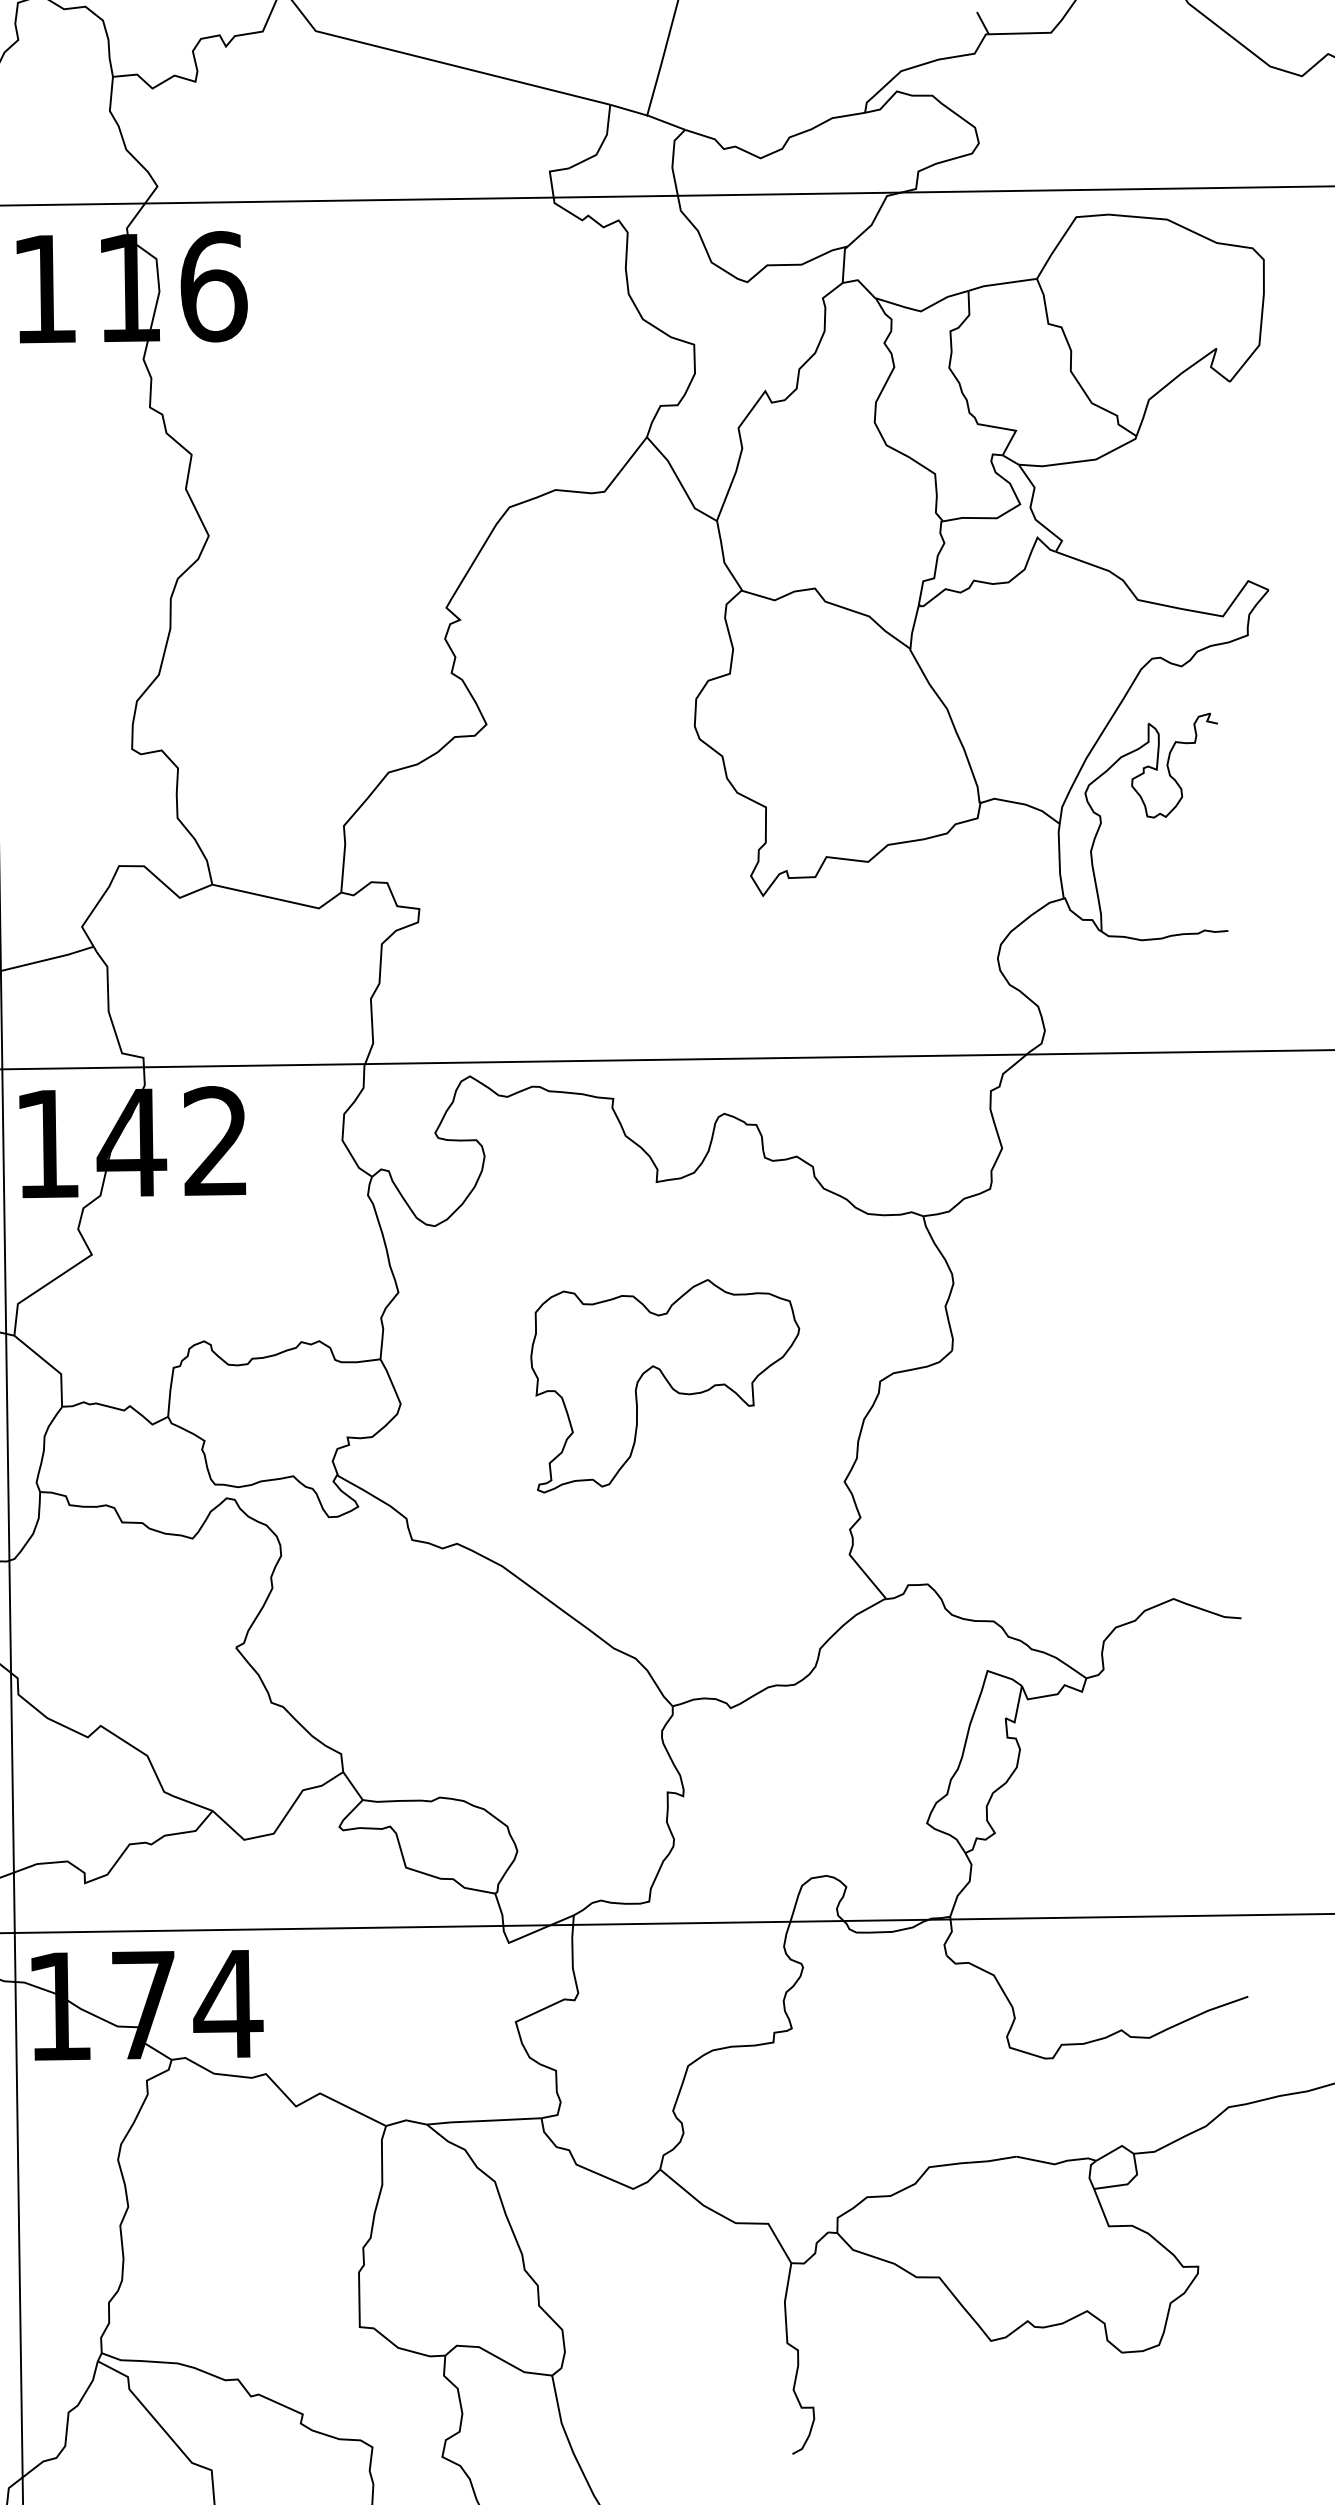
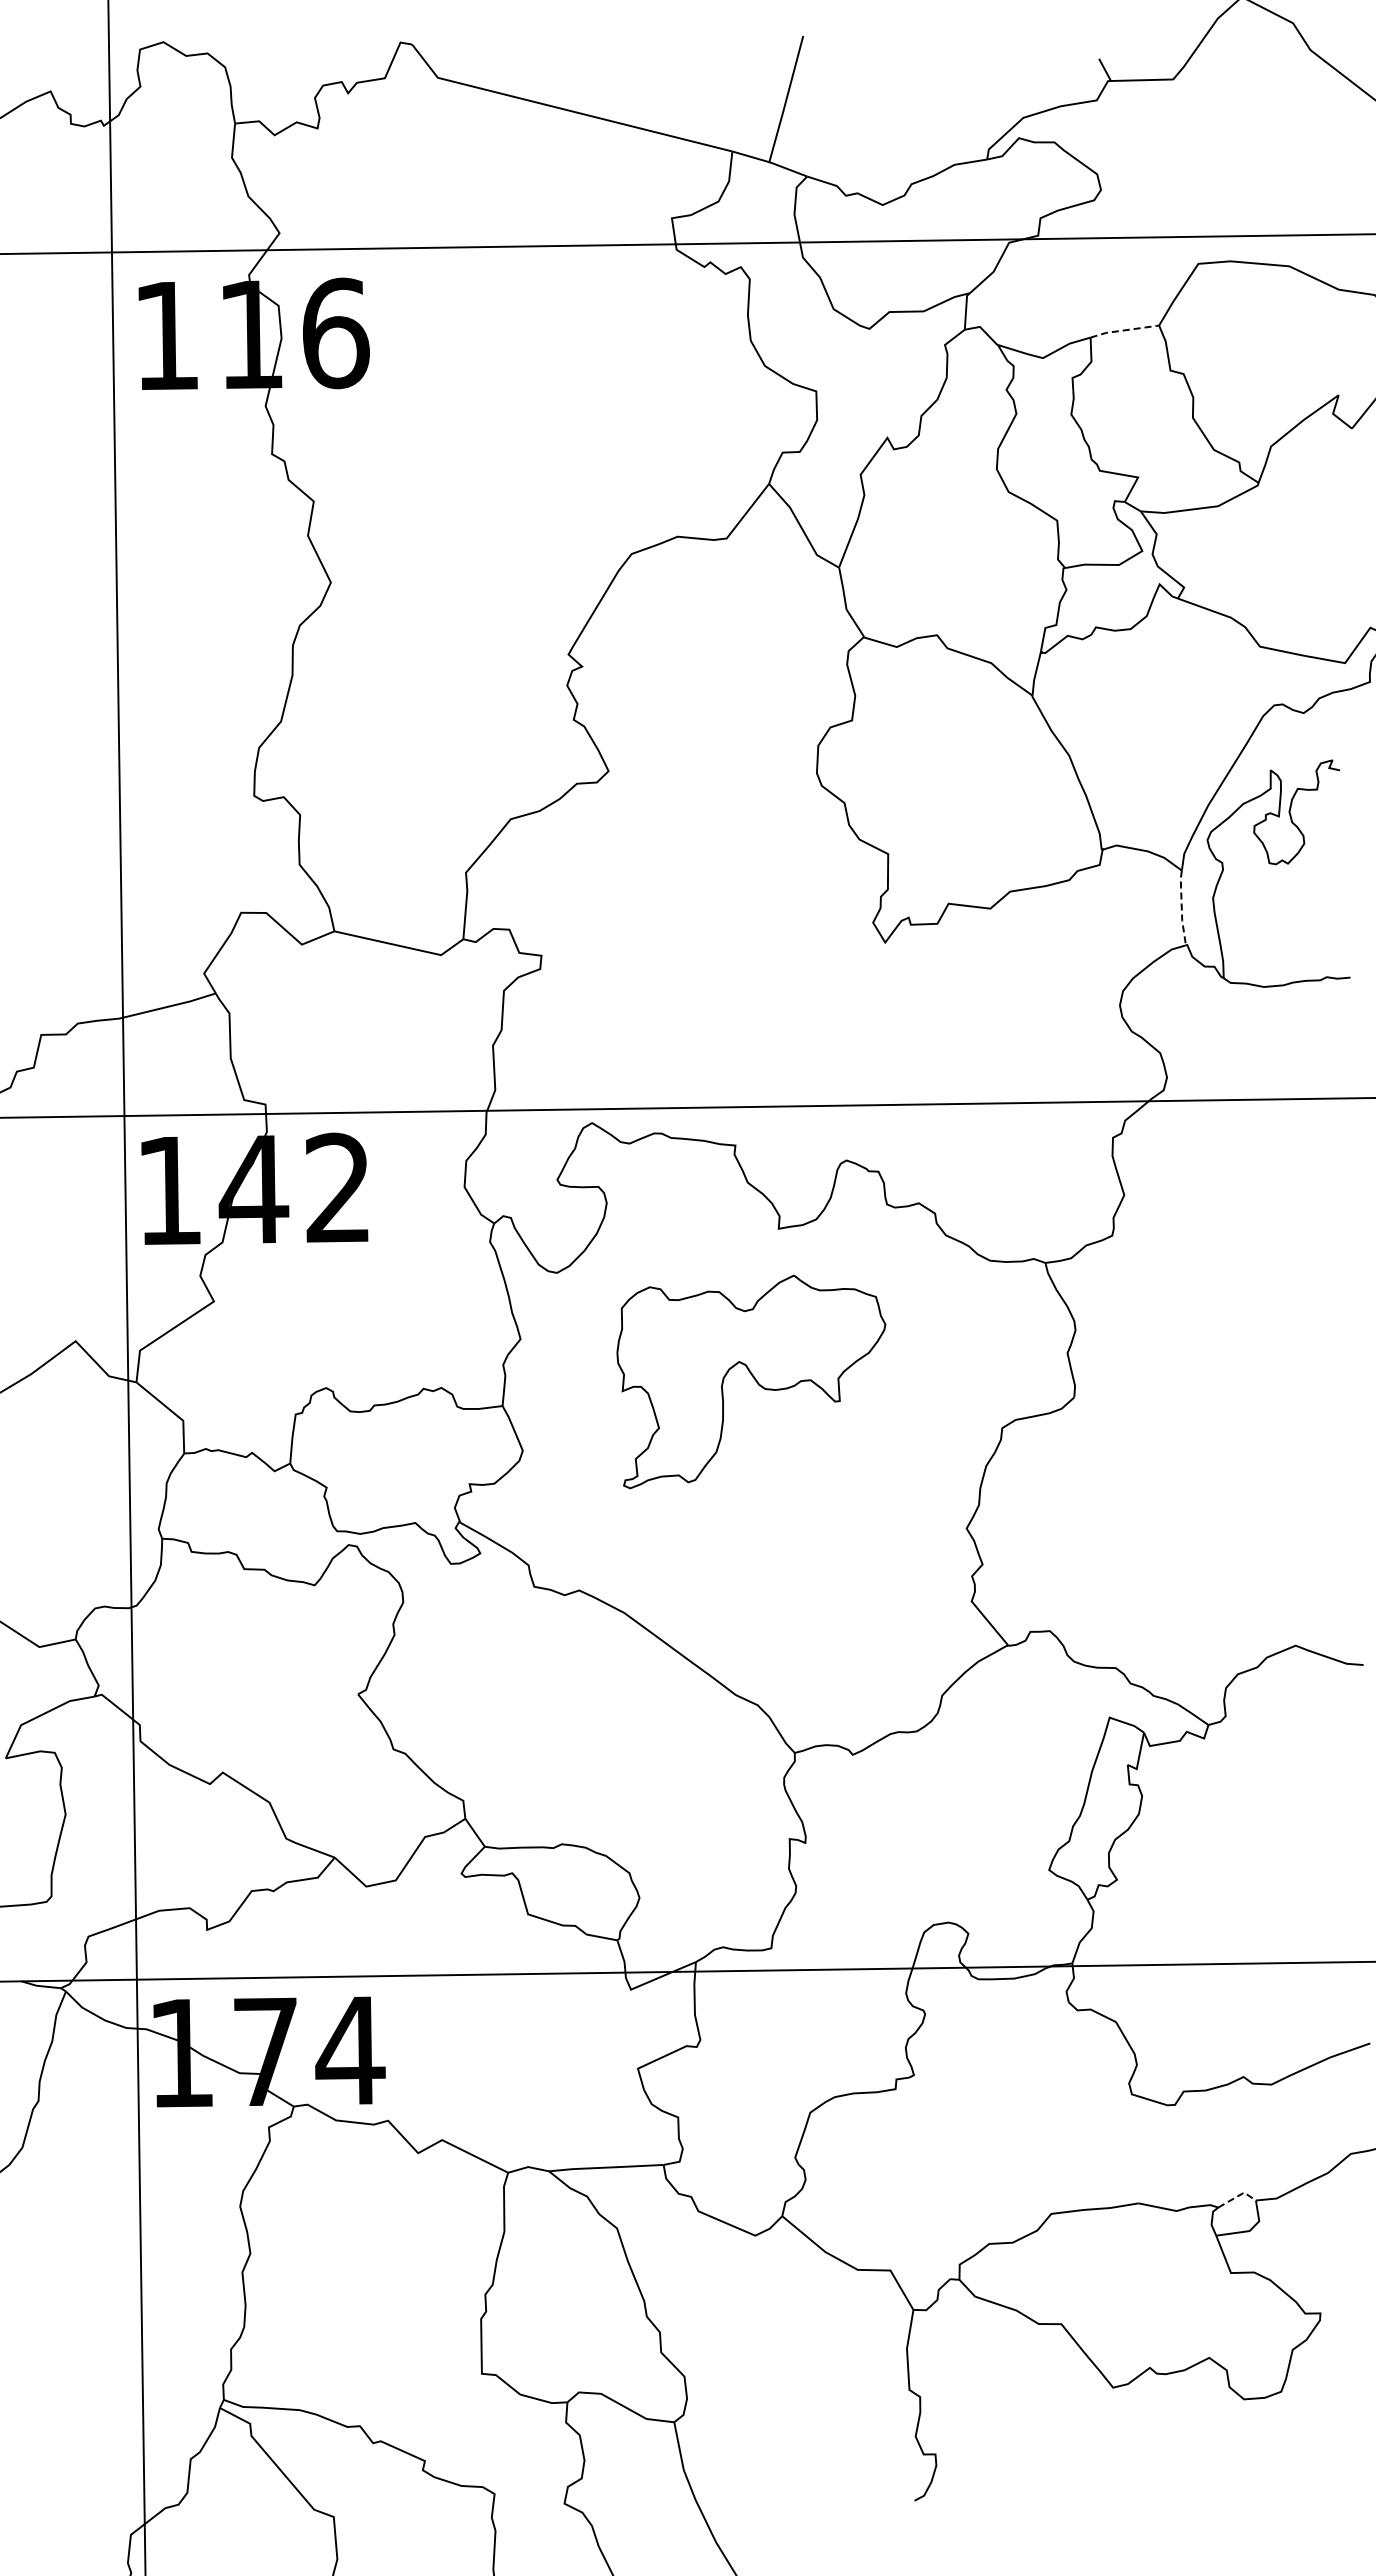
line: (1001, 283) -> (1123, 330), solid -> dashed
line: (1059, 860) -> (1181, 907), solid -> dashed
part: (665, 1385) -> (751, 1381), moved
line: (1116, 2149) -> (1238, 2196), solid -> dashed

